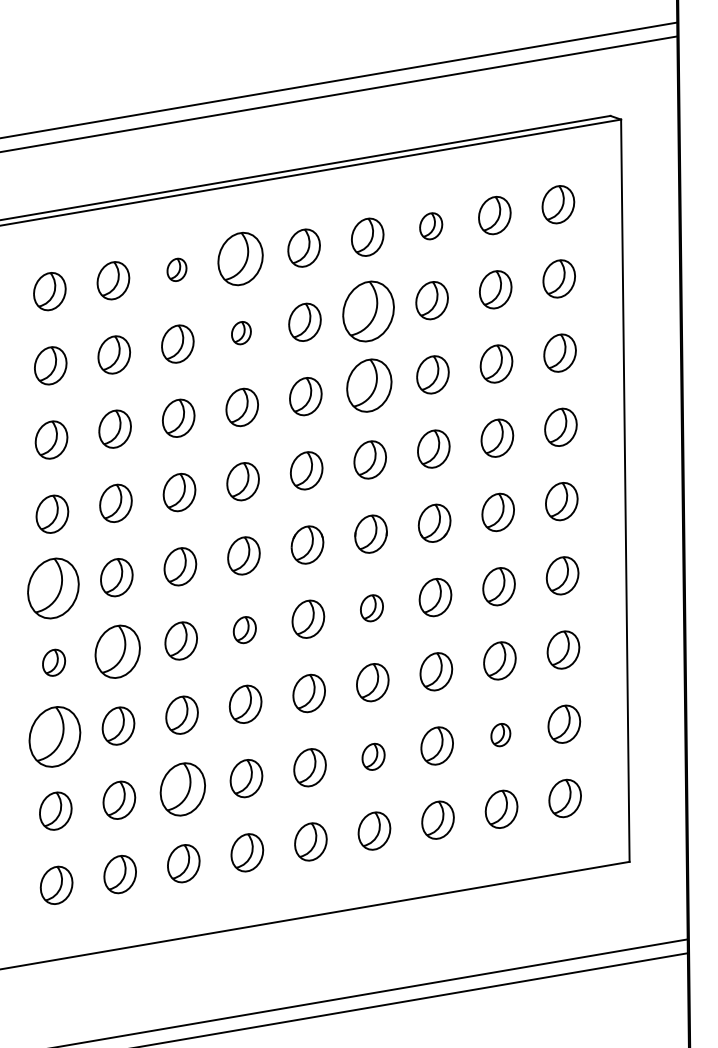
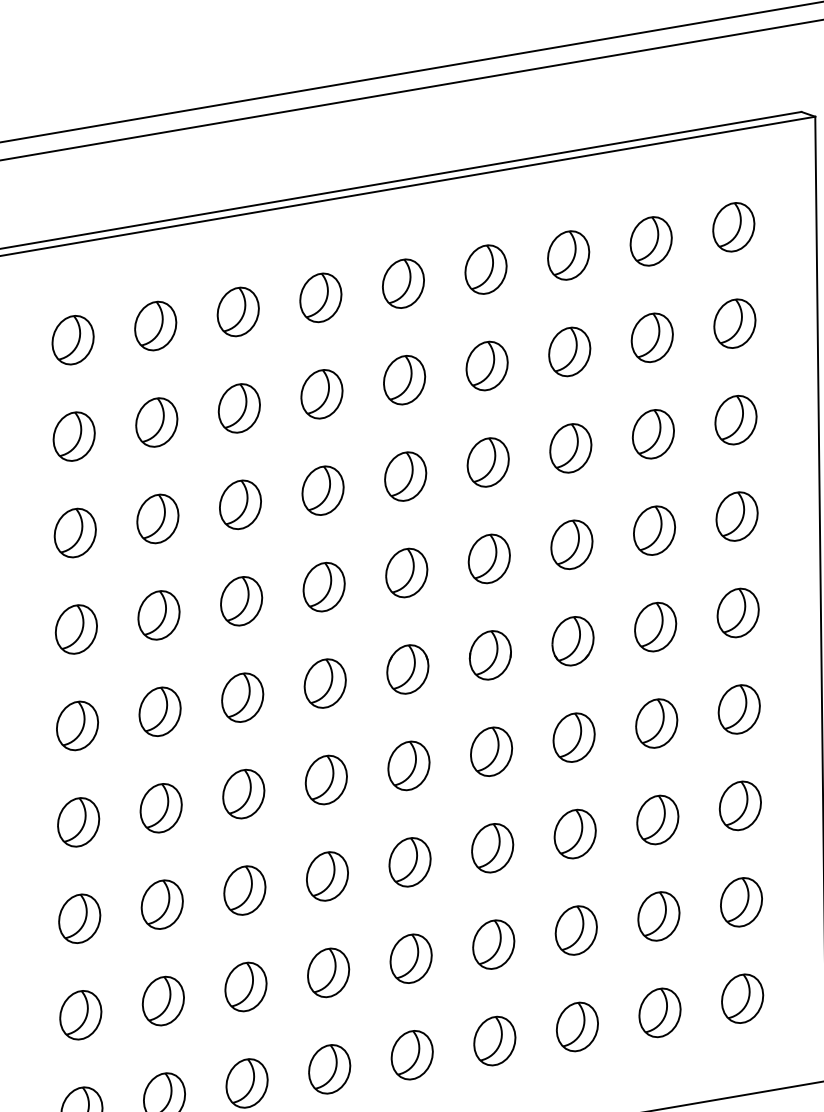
part: (430, 225) -> (567, 254), size x1.43
part: (240, 258) -> (320, 297), size x0.71
part: (176, 269) -> (237, 311), size x1.67
part: (368, 311) -> (487, 366), size x0.62
part: (241, 332) -> (322, 393), size x1.67
part: (369, 385) -> (488, 462), size x0.71
part: (52, 588) -> (76, 725), size x0.62
part: (371, 607) -> (490, 750), size x1.43
part: (244, 629) -> (325, 779), size x1.43
part: (117, 651) -> (160, 807), size x0.71
part: (53, 662) -> (77, 822), size x1.43
part: (500, 734) -> (658, 915), size x1.67
part: (54, 736) -> (79, 918), size x0.62
part: (373, 756) -> (493, 944), size x1.43
part: (182, 789) -> (245, 987), size x0.71

